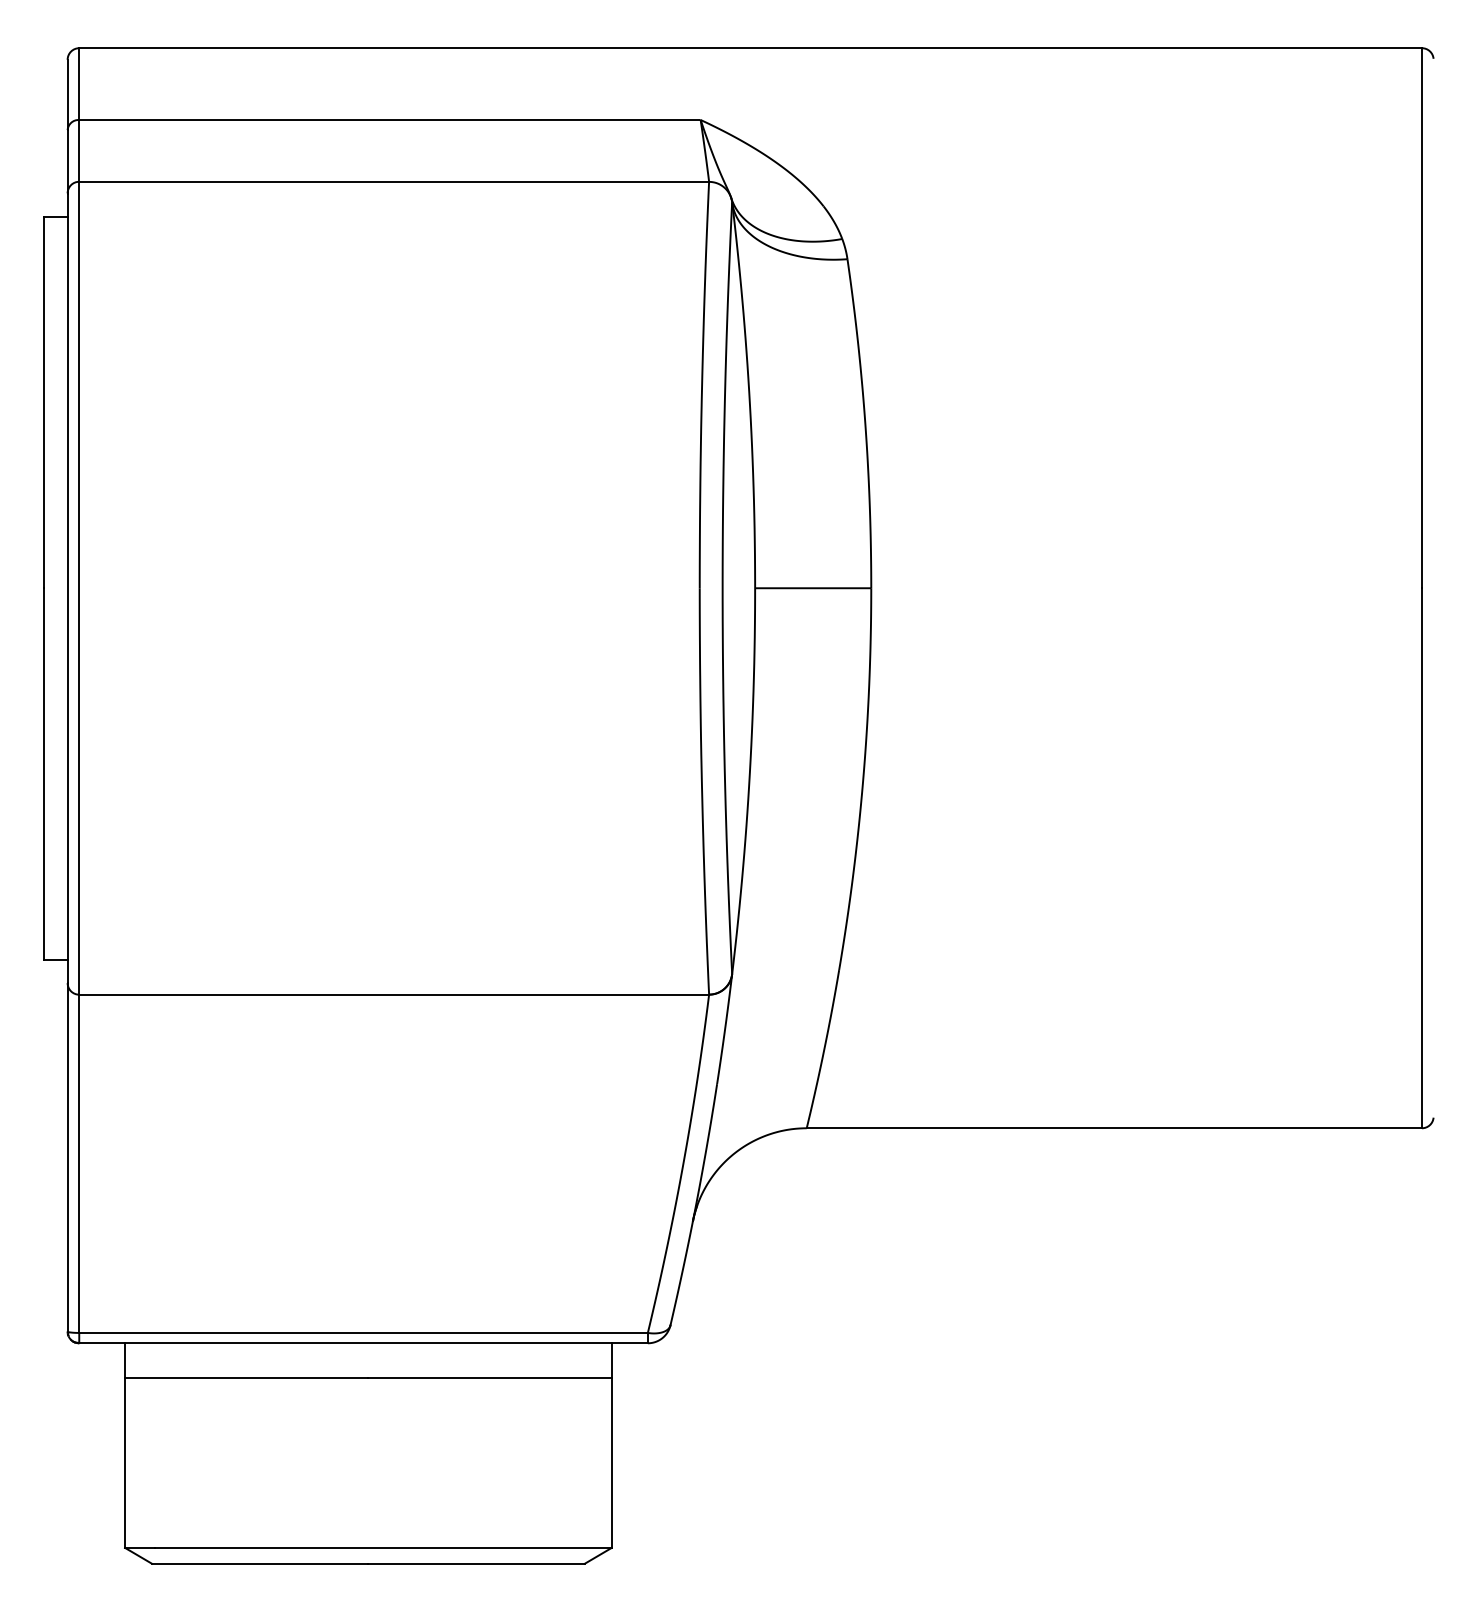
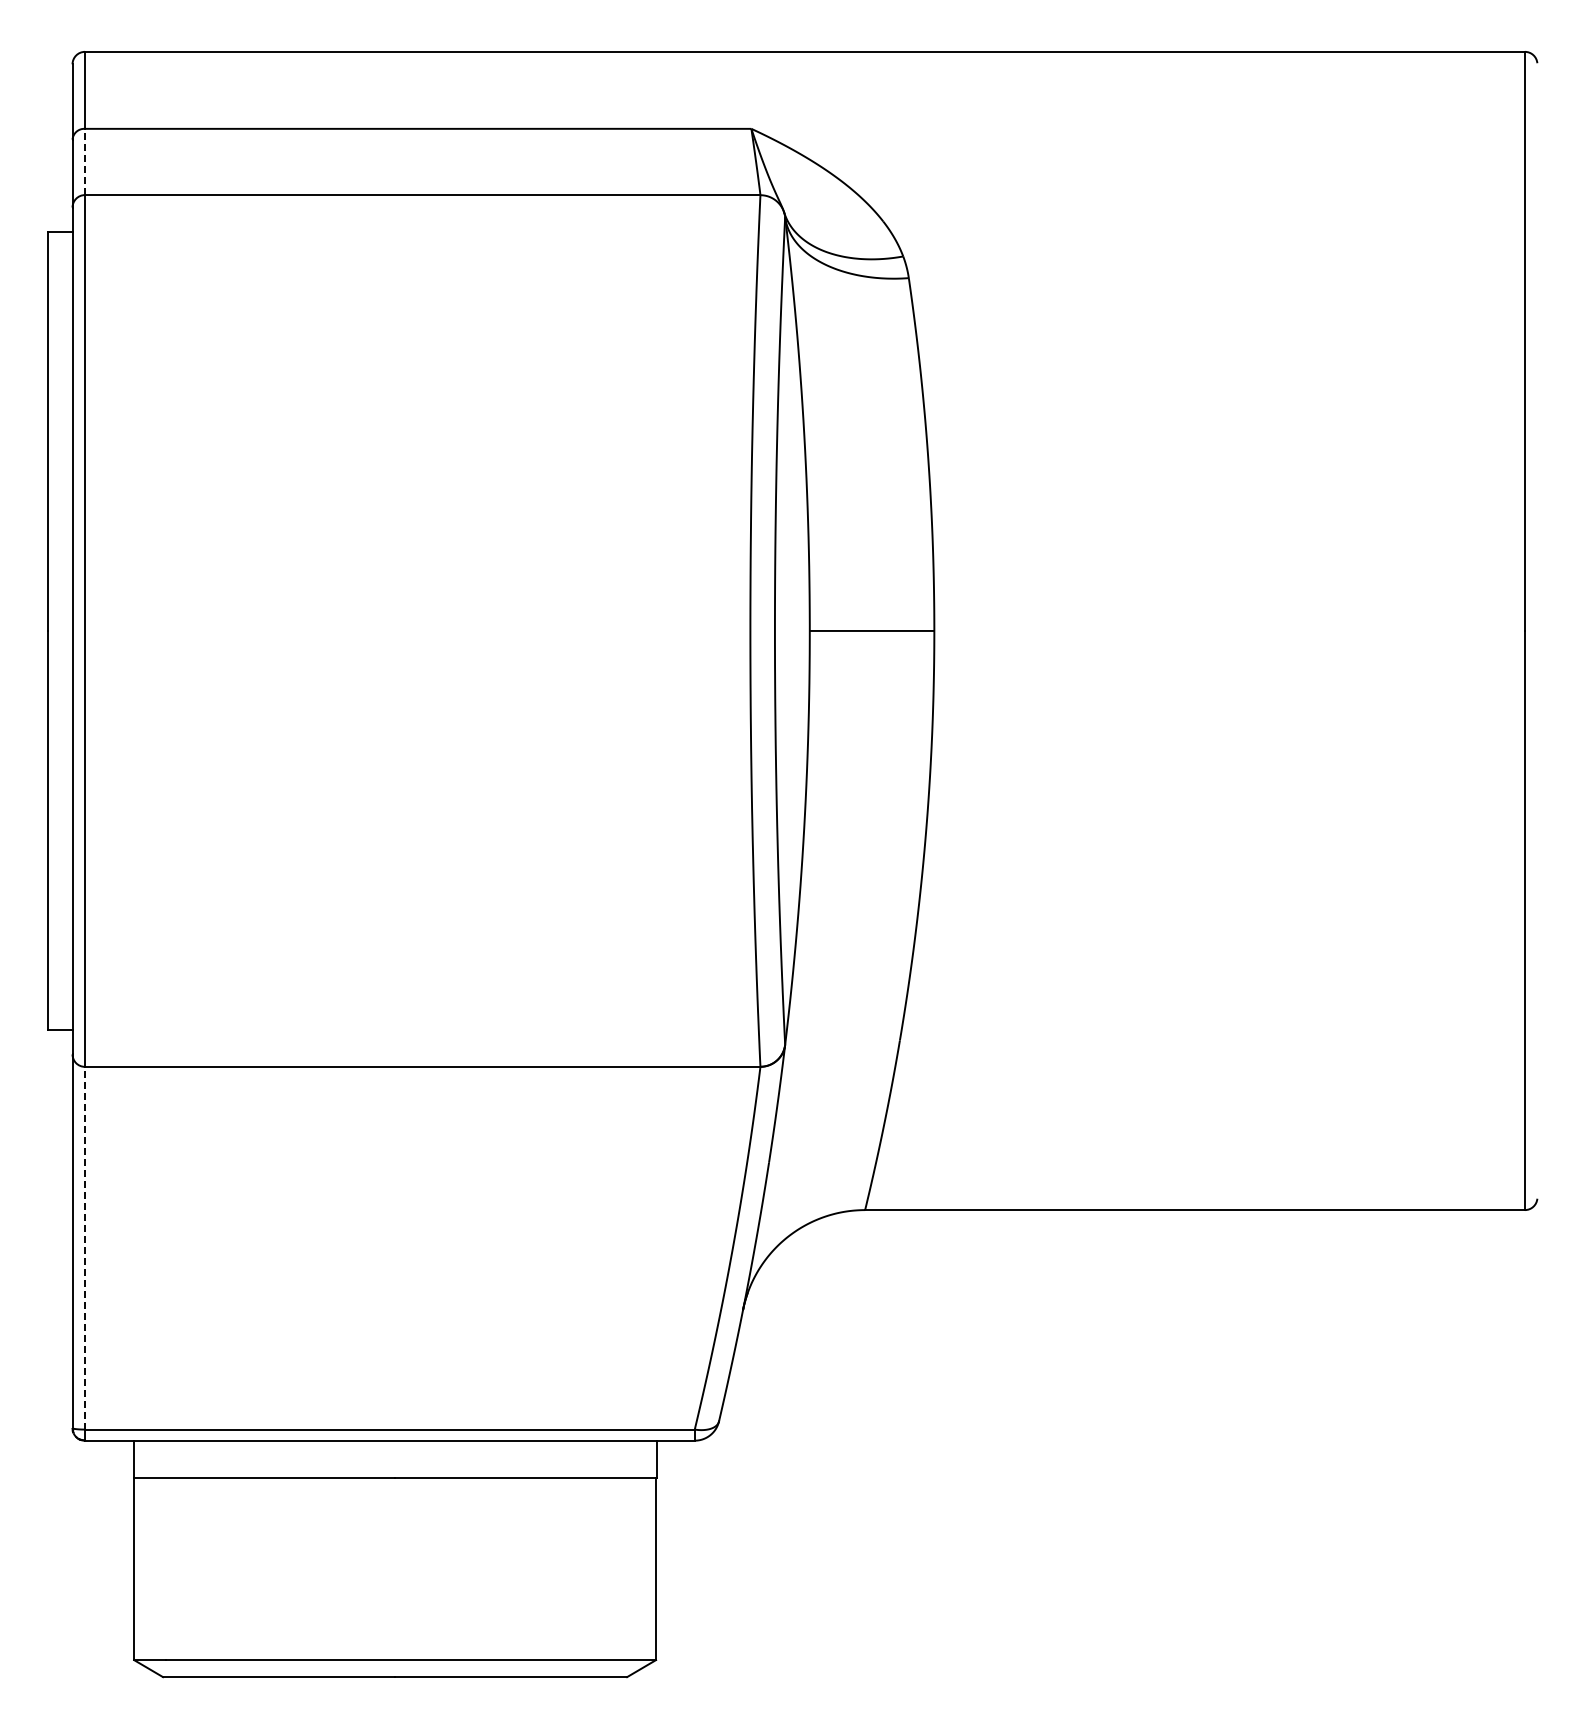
line: (79, 150) -> (85, 161), solid -> dashed
line: (79, 1163) -> (85, 1247), solid -> dashed

